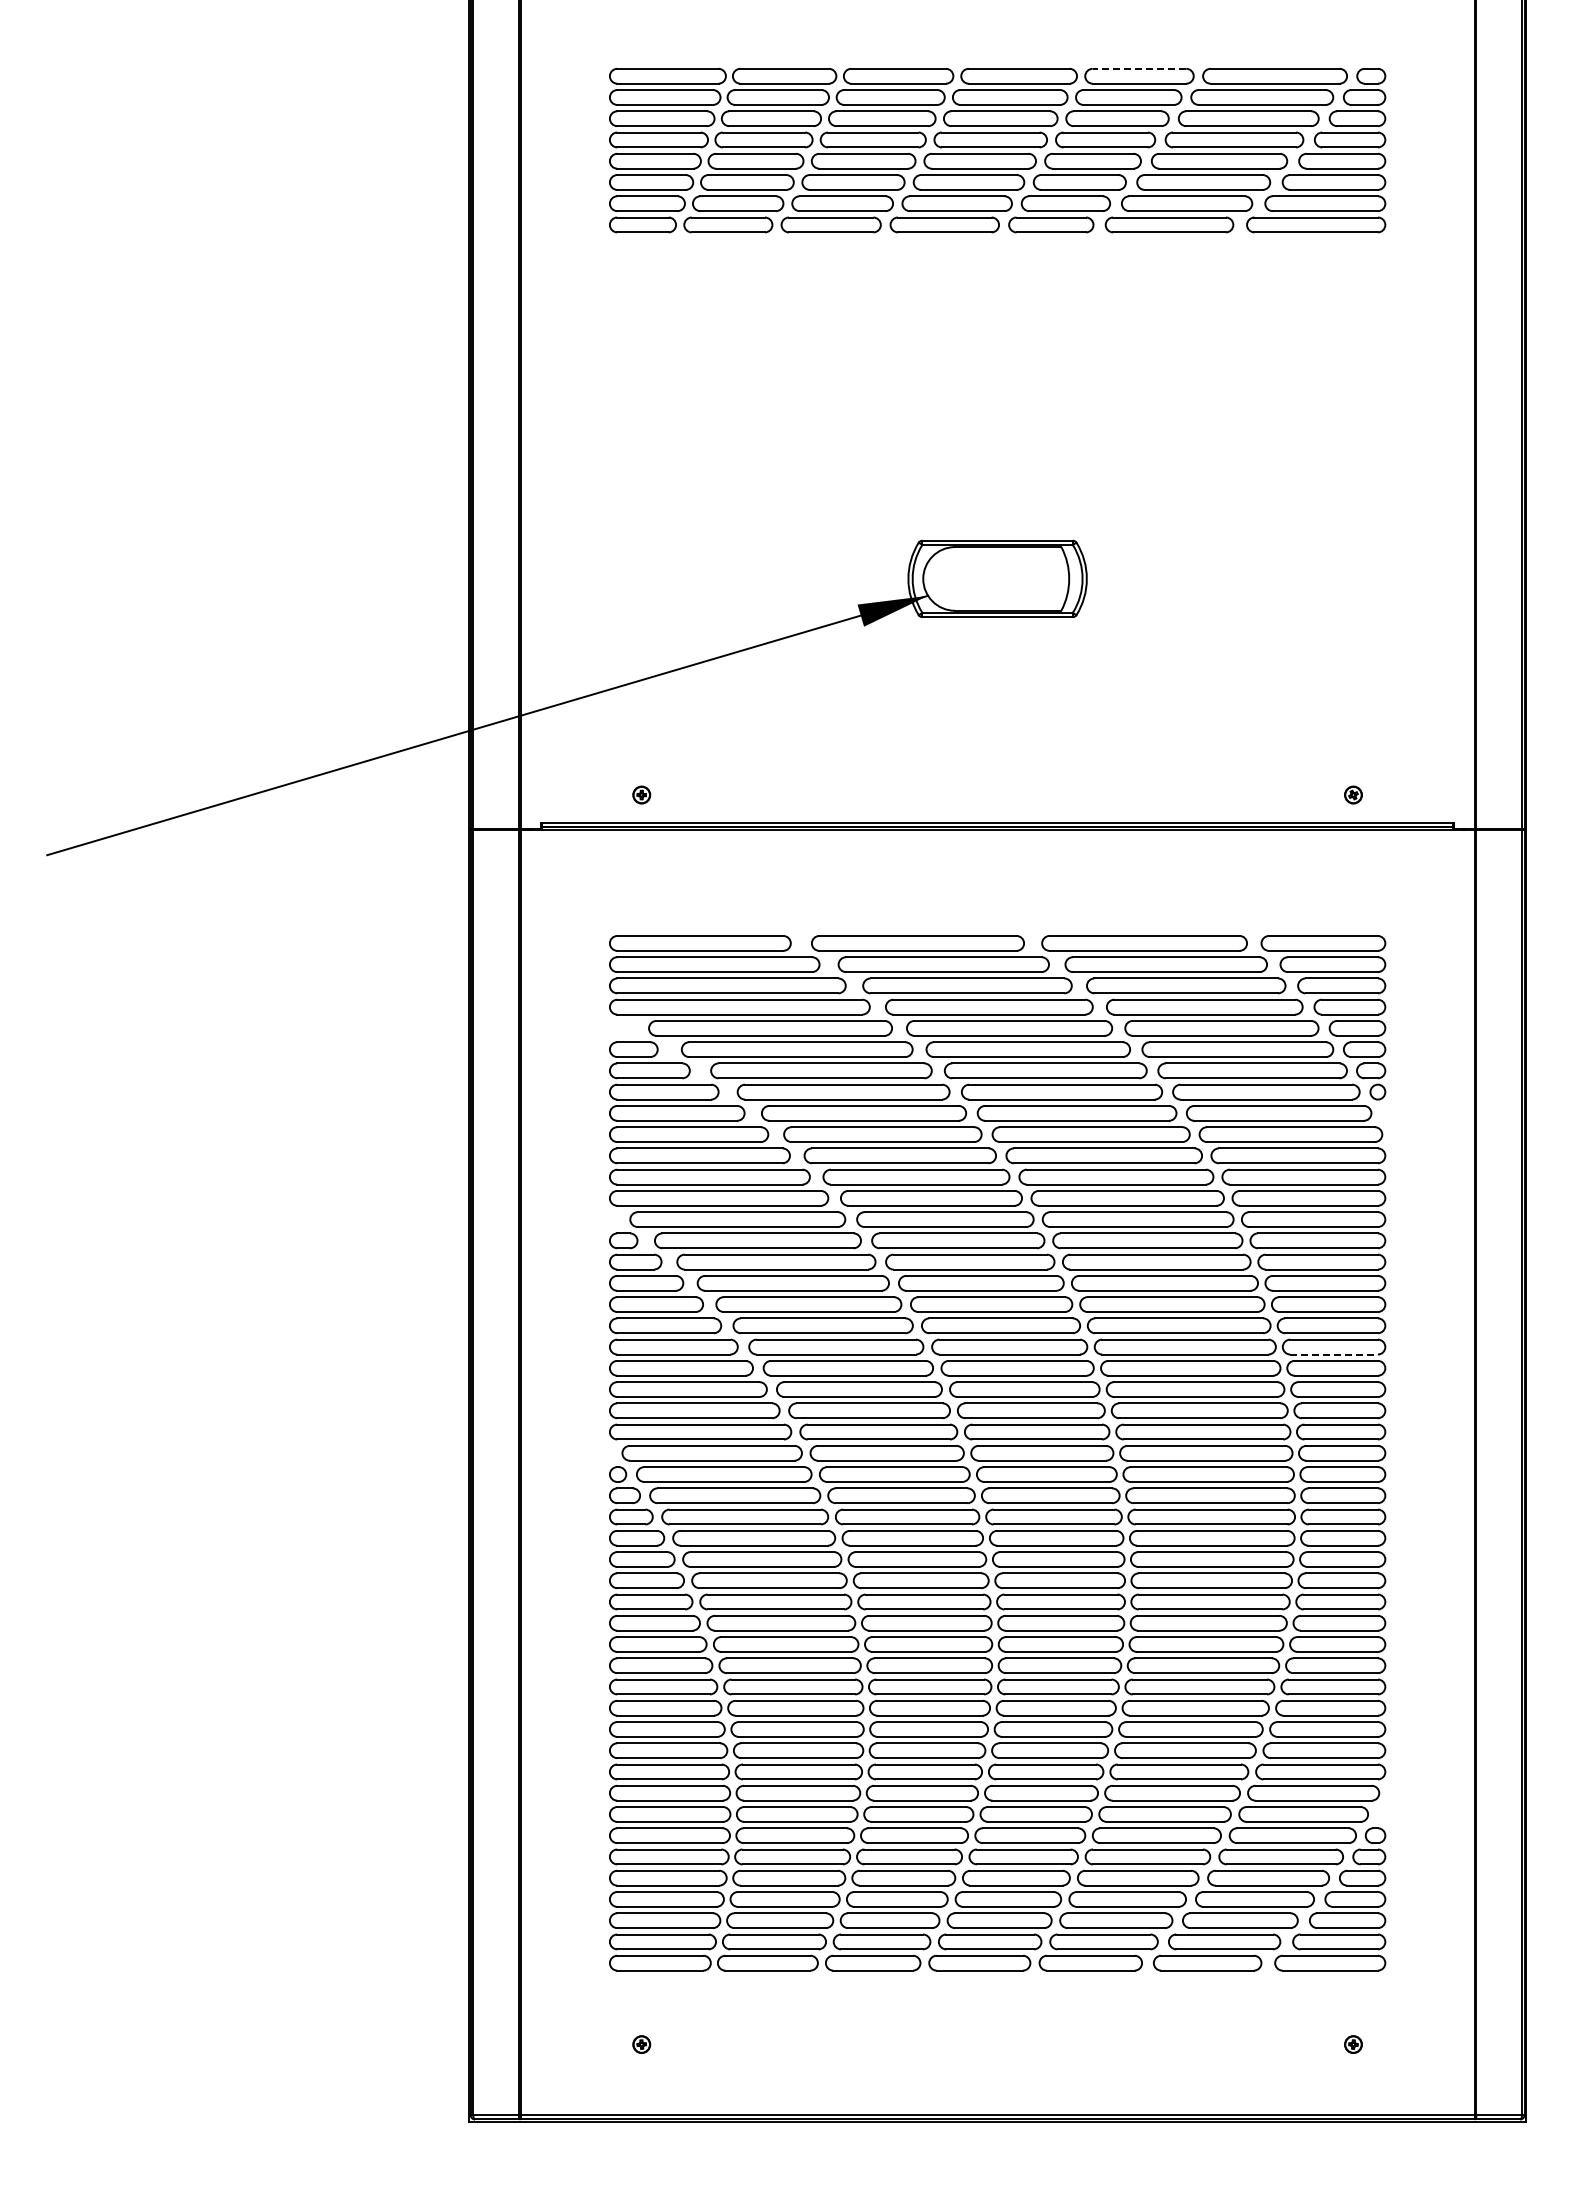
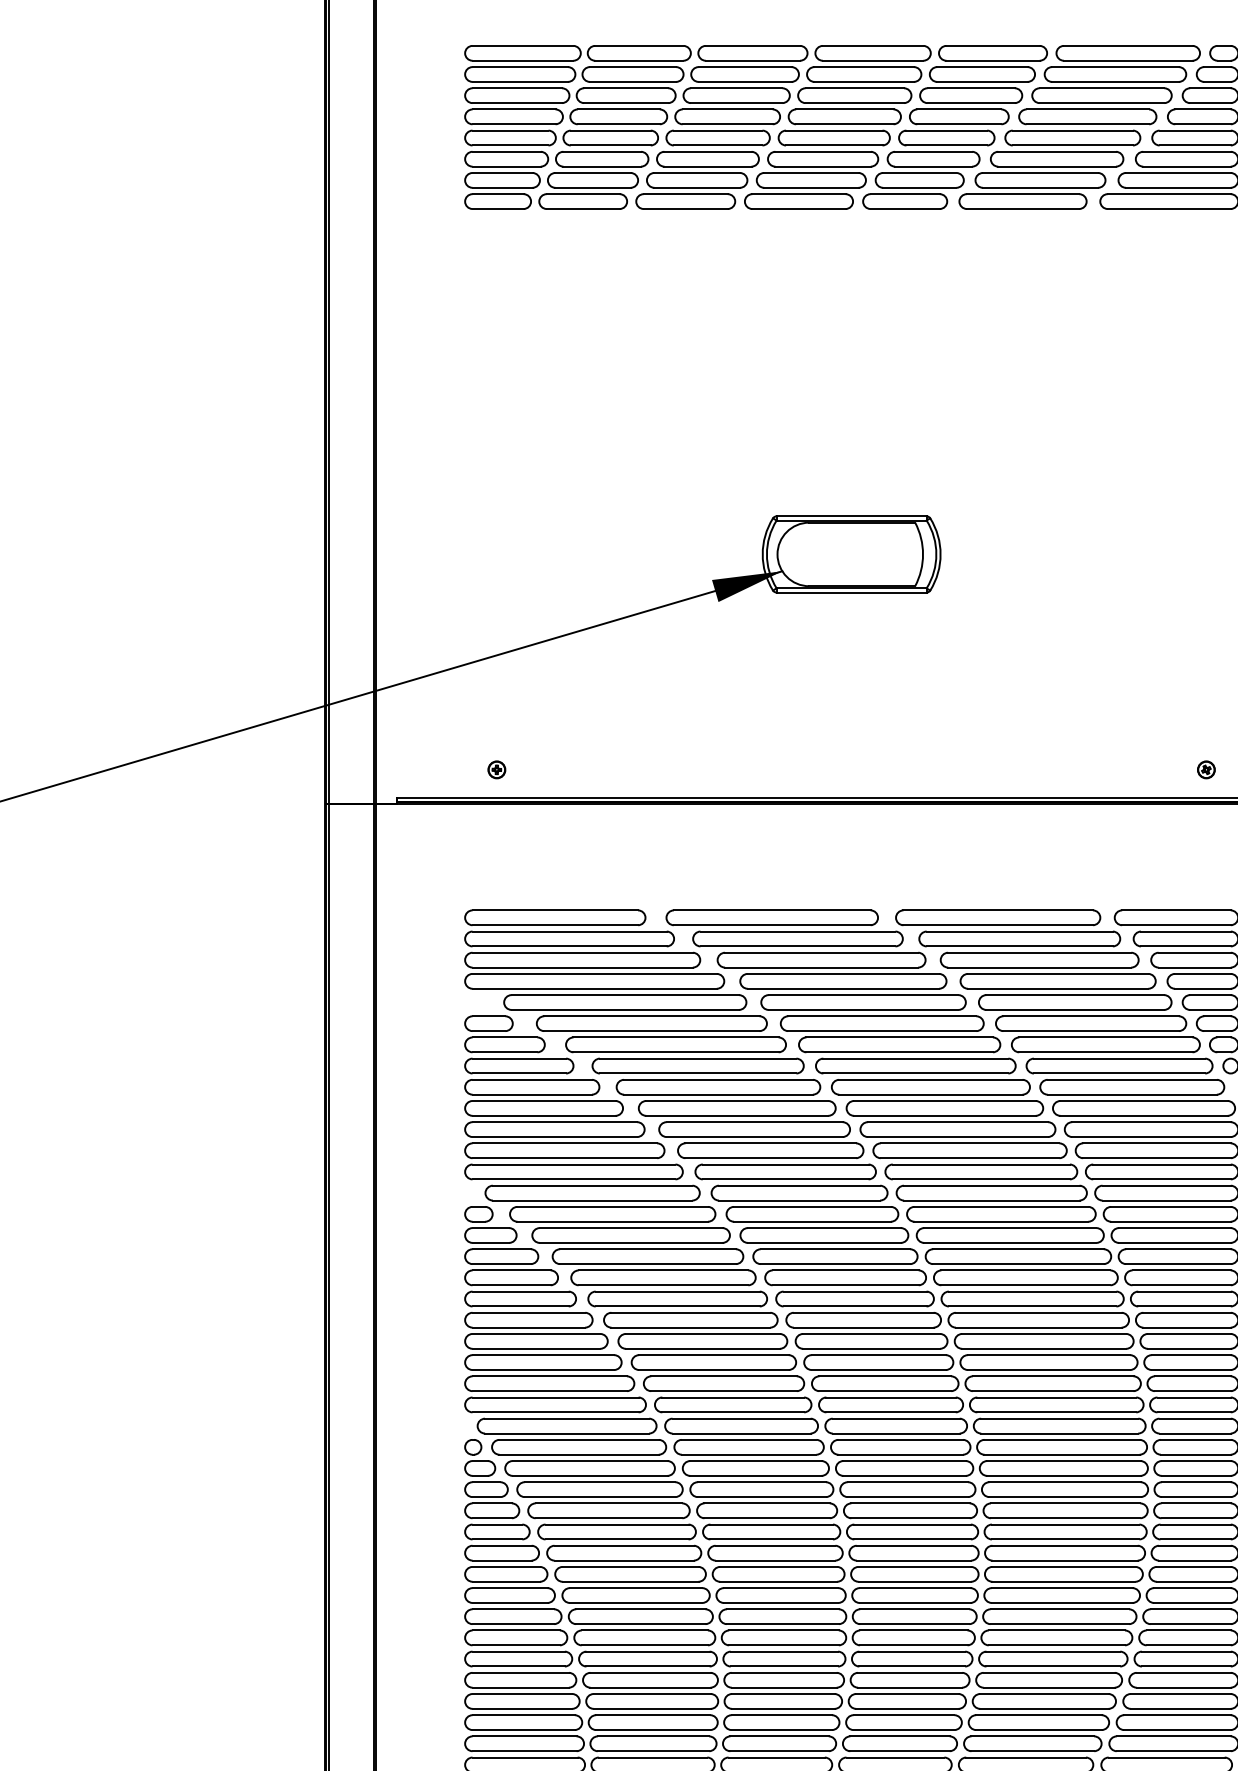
line: (1139, 68) -> (993, 45), dashed -> solid
line: (1334, 1354) -> (1187, 1327), dashed -> solid

